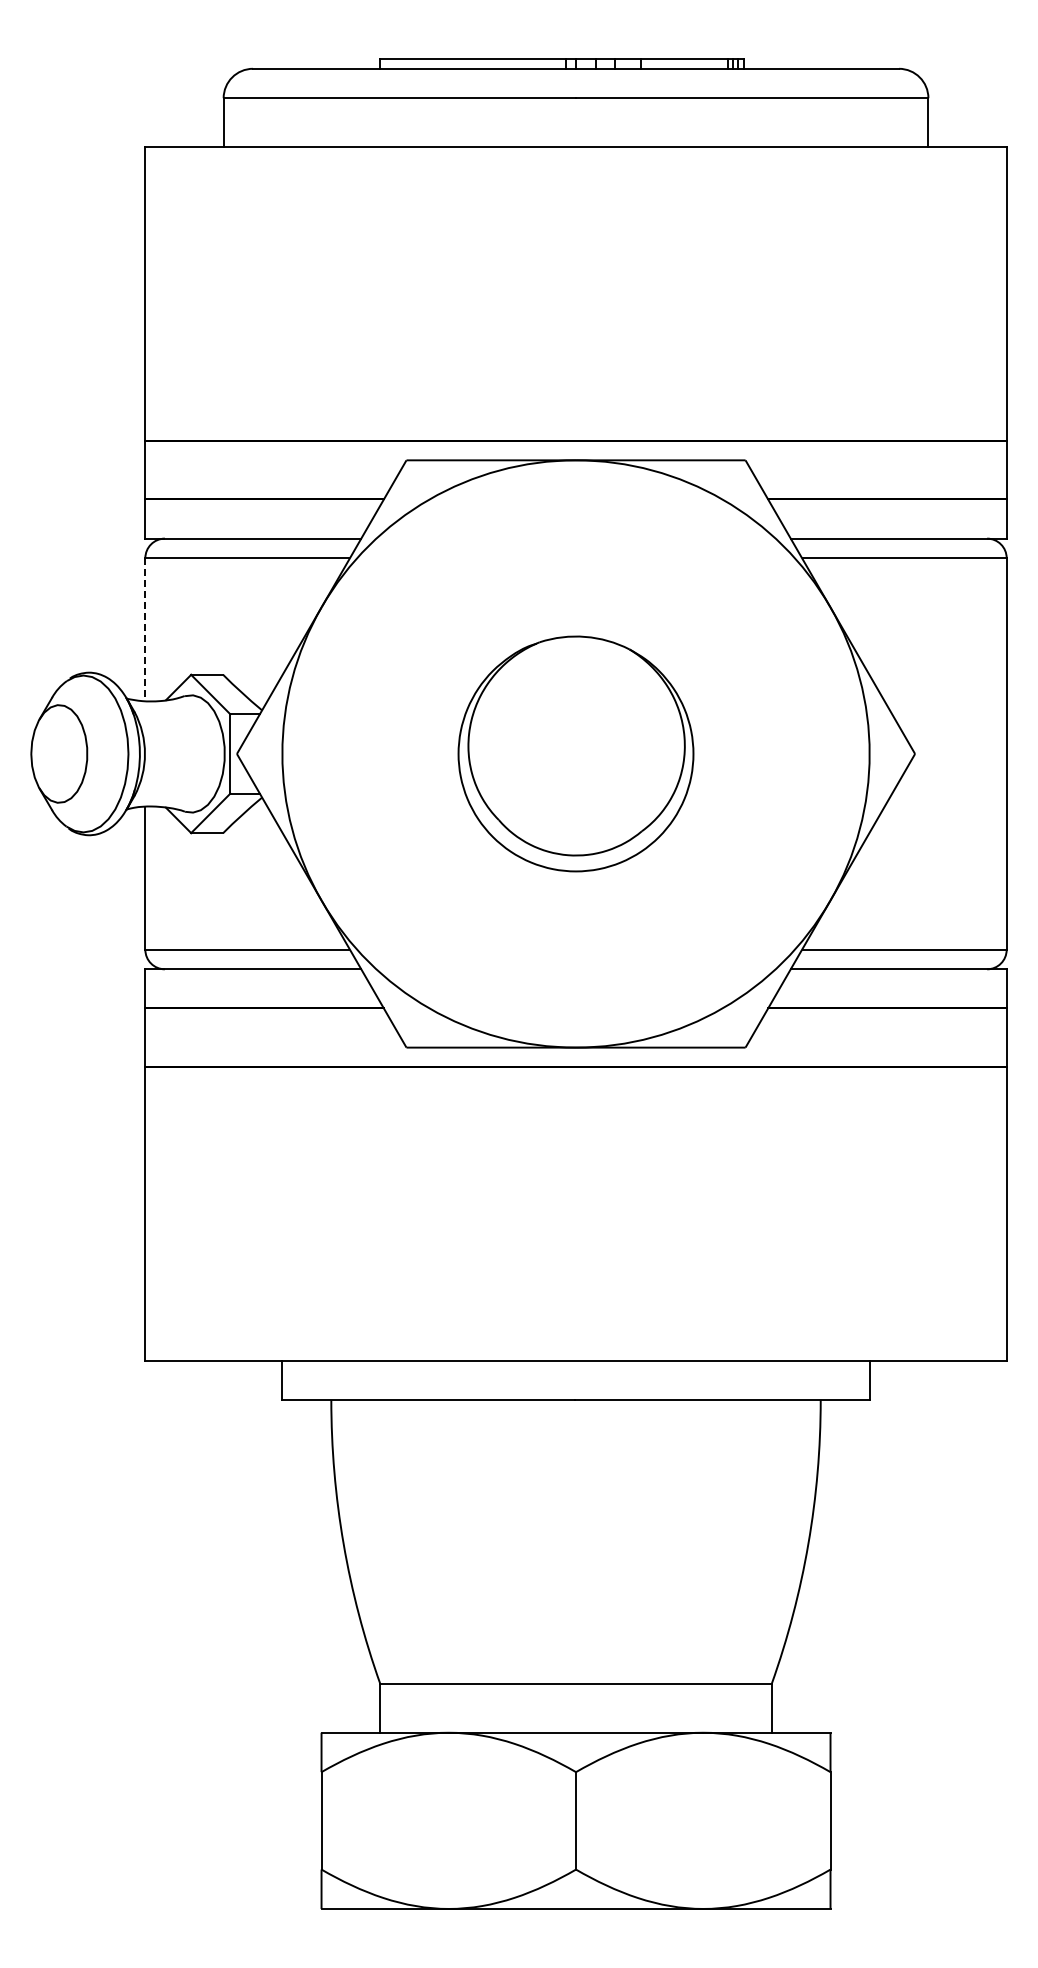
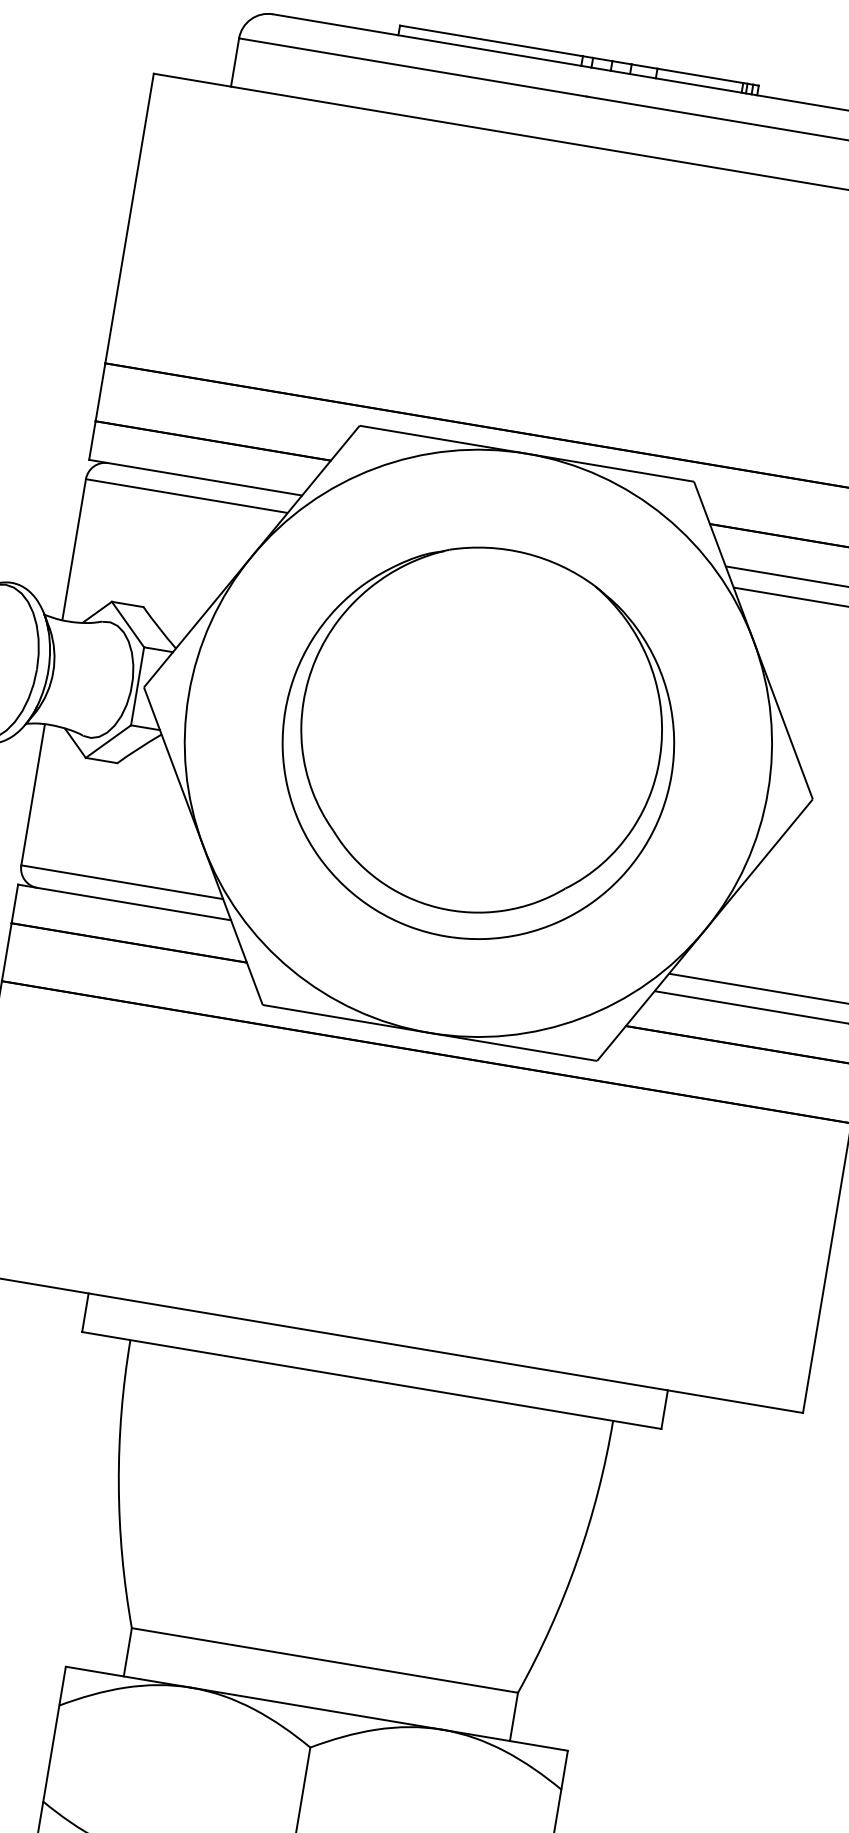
line: (145, 630) -> (74, 550), dashed -> solid
part: (575, 753) -> (477, 742), size x1.67

